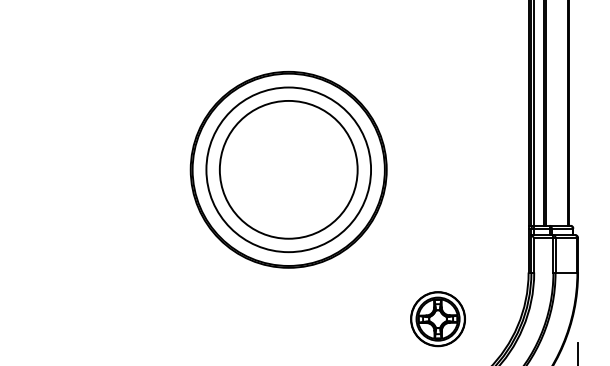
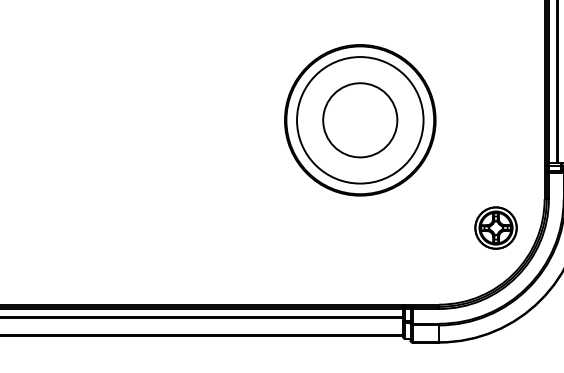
circle: (289, 170) -> (360, 120), size x0.7
part: (437, 318) -> (495, 227), moved

